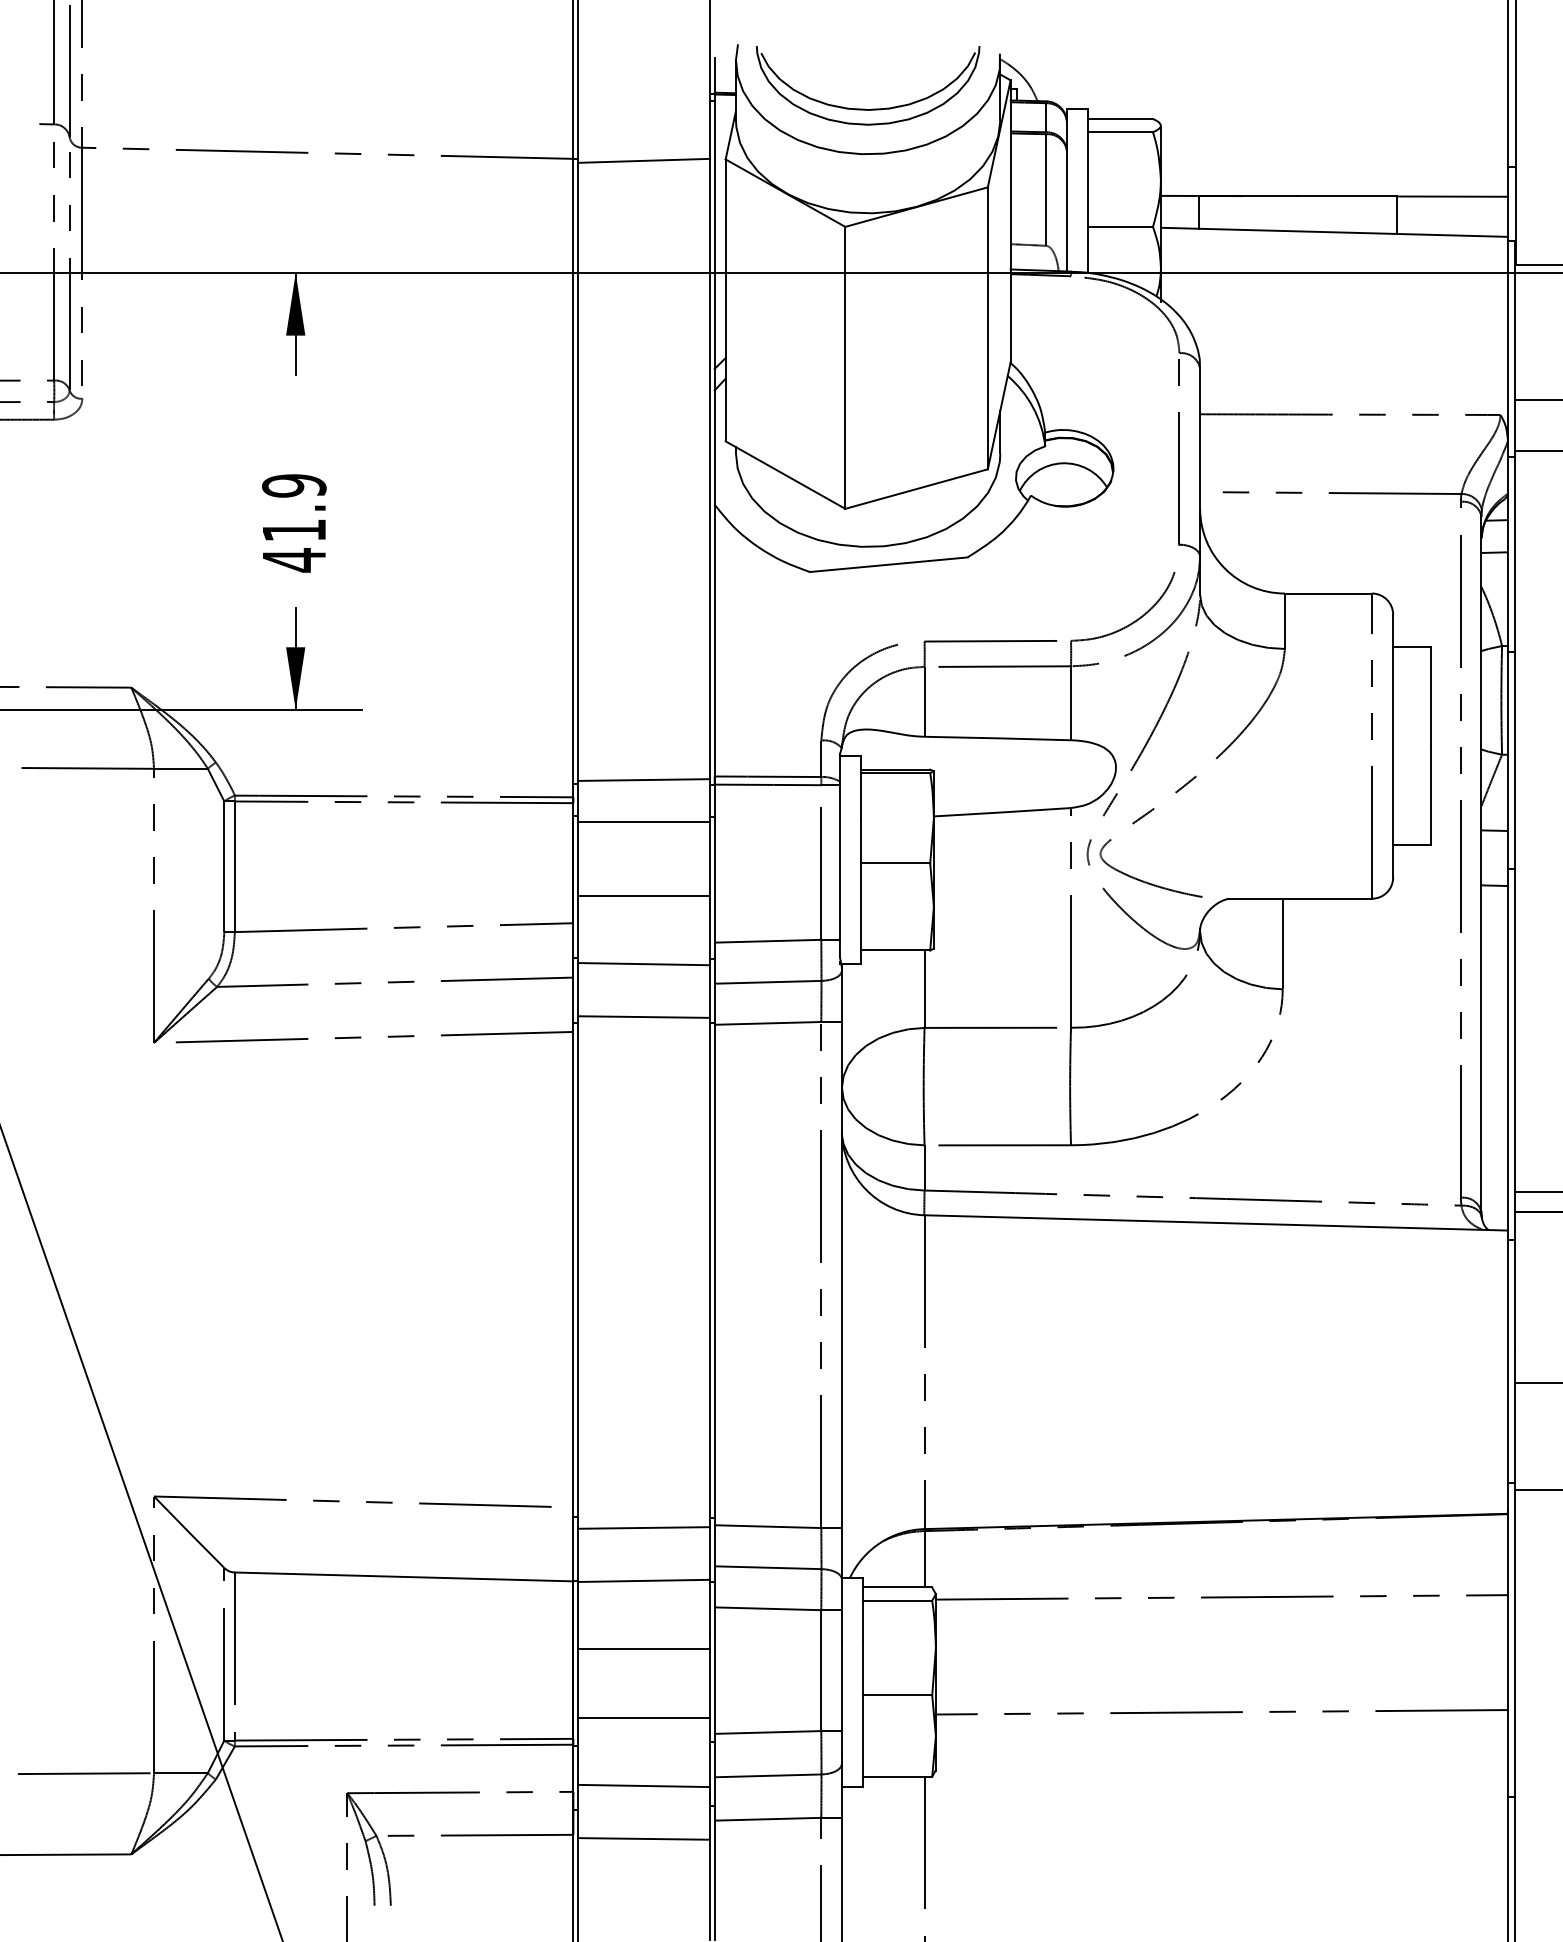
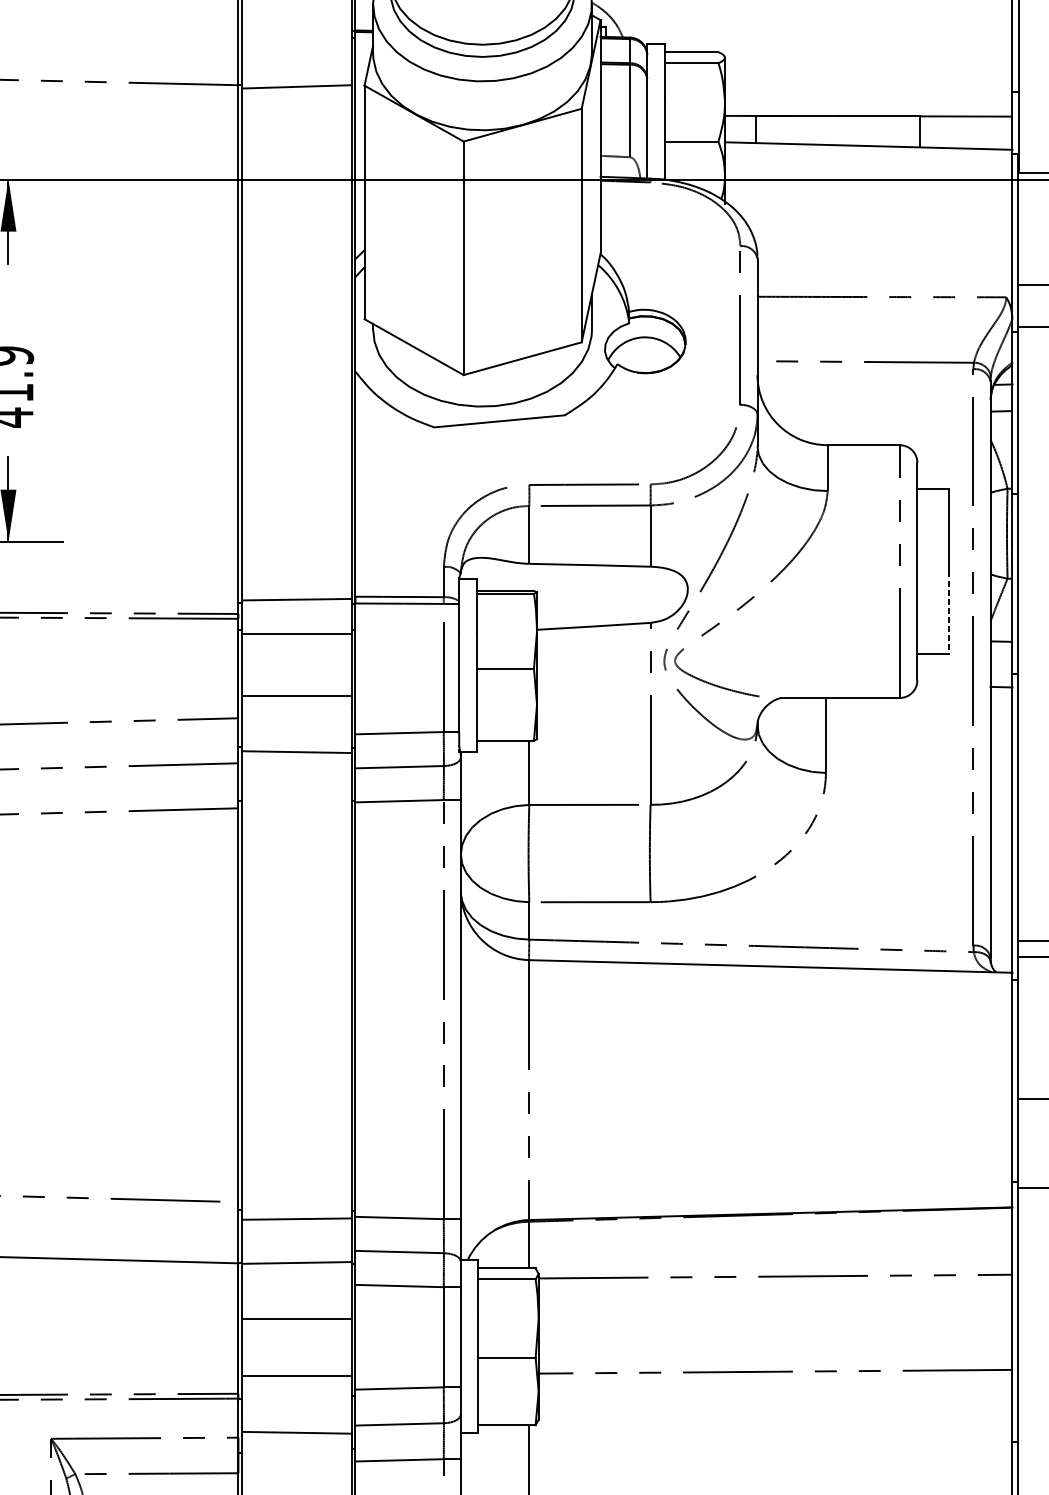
line: (1431, 795) -> (949, 612), solid -> dashed
line: (643, 1016) -> (296, 795), removed
line: (643, 1838) -> (296, 1476), removed

